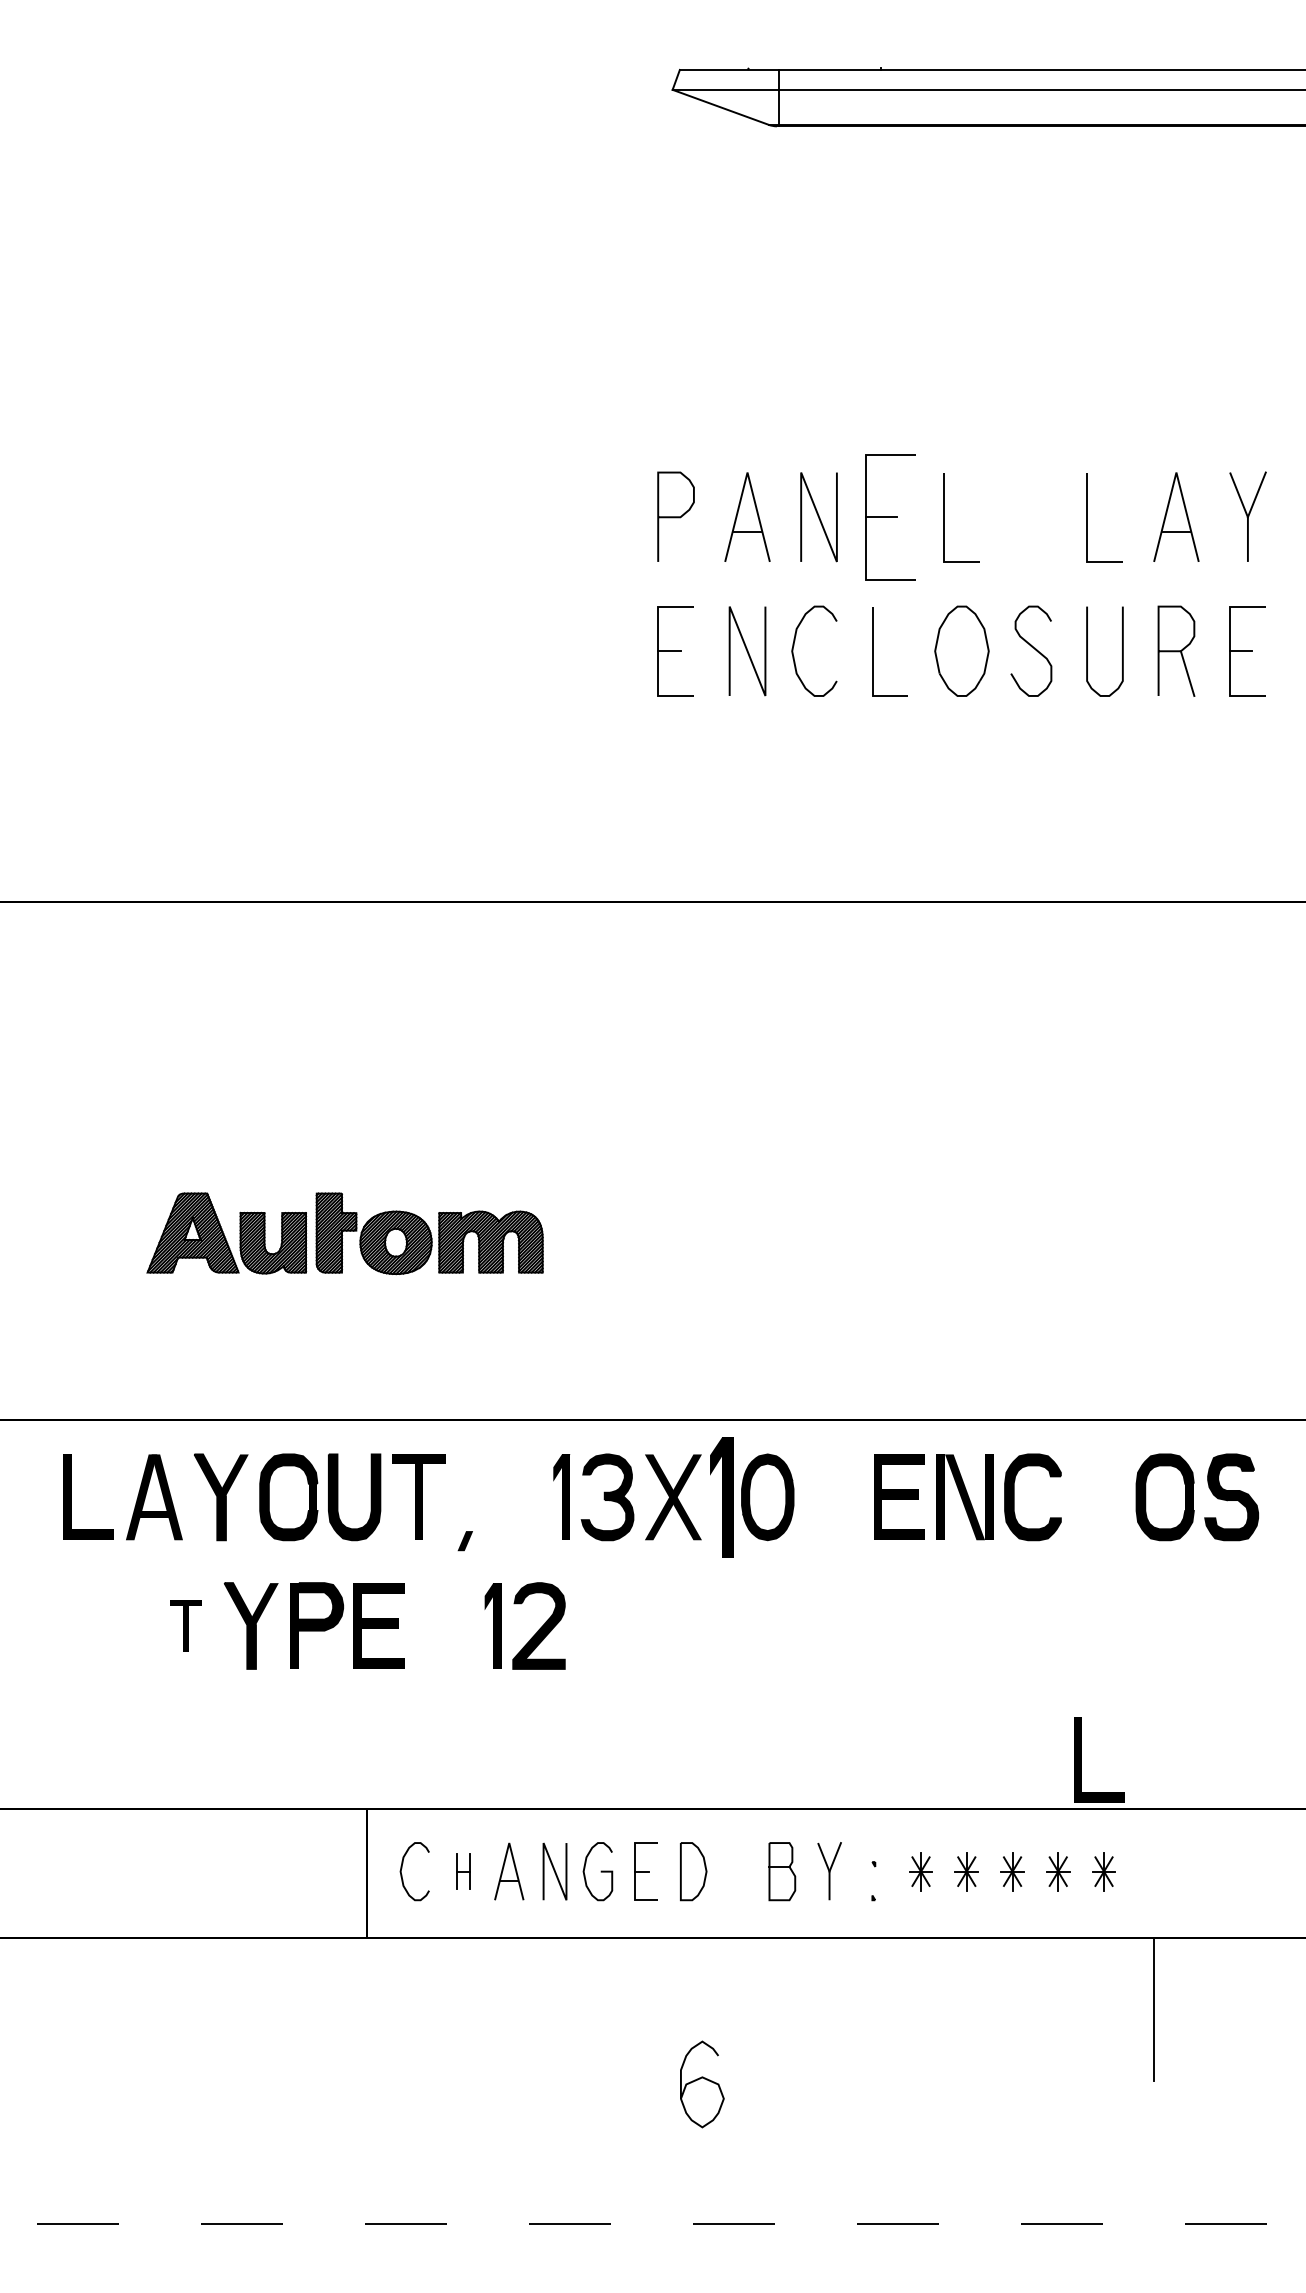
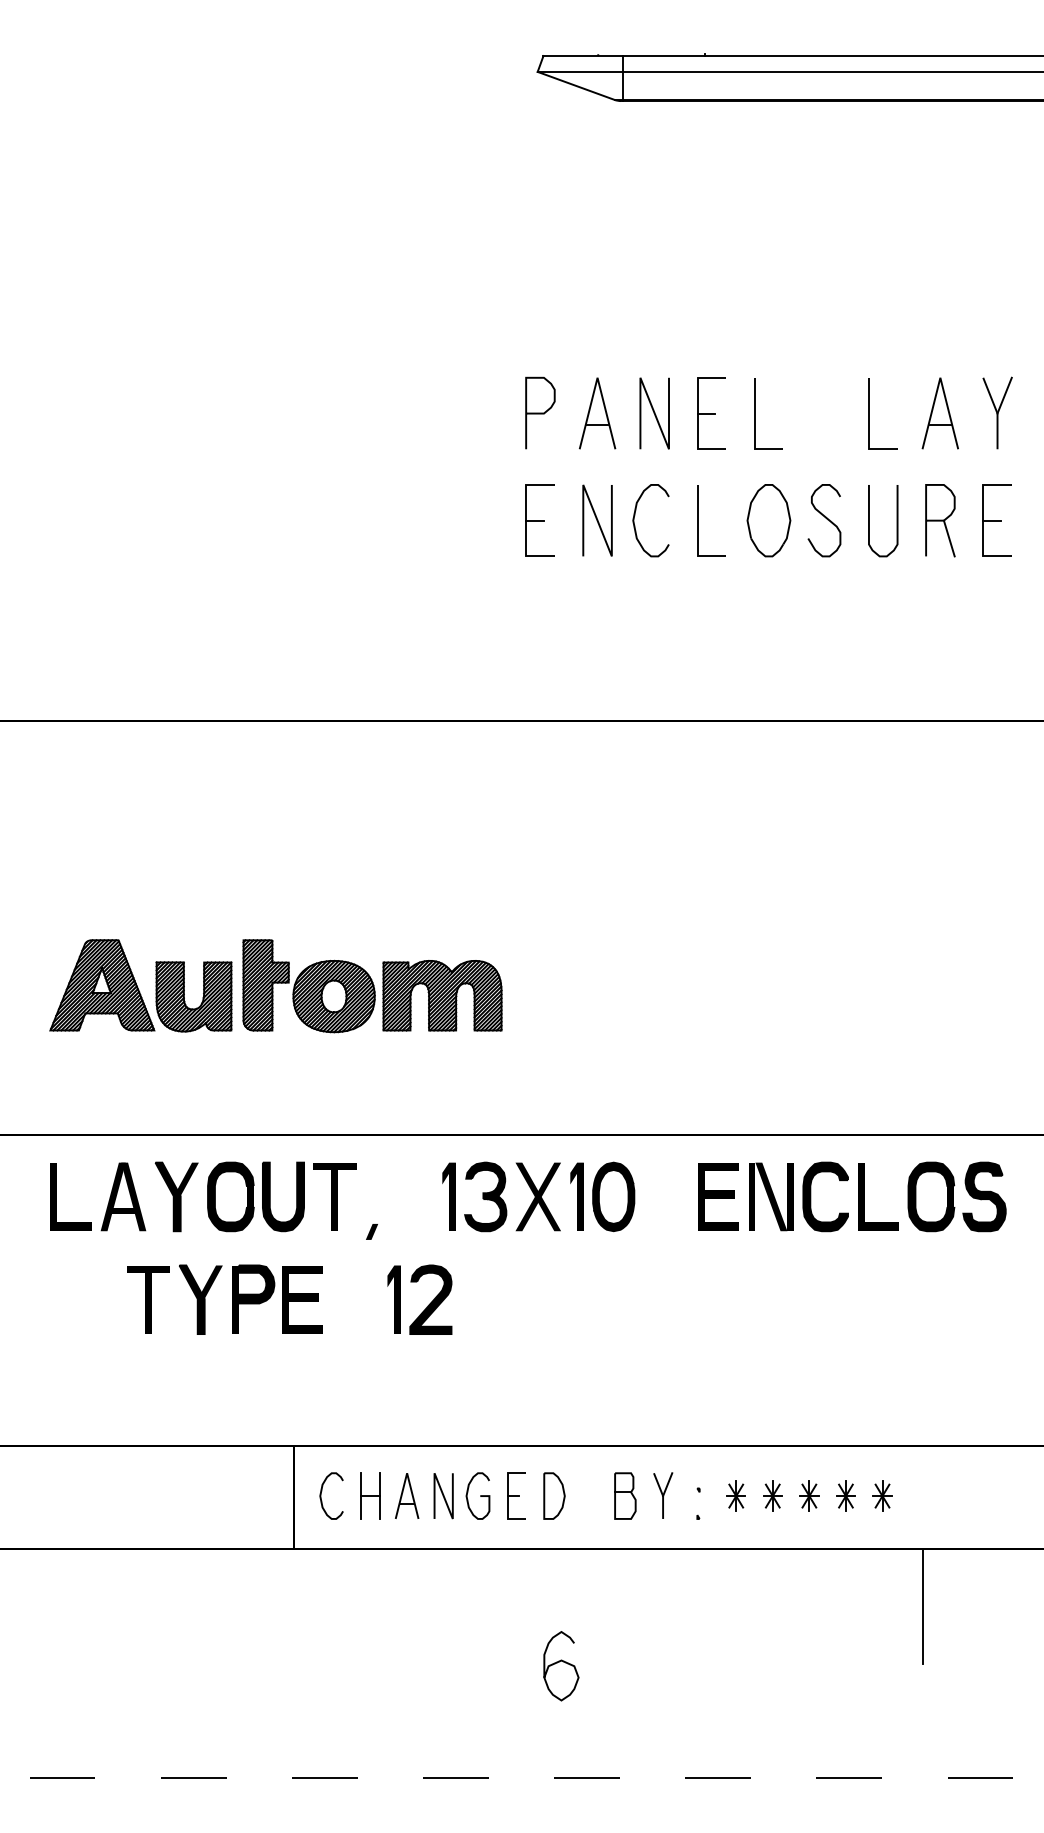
part: (889, 517) -> (711, 413), size x0.71
part: (344, 1233) -> (275, 986), size x1.43
part: (721, 1496) -> (576, 1196), size x0.71
part: (185, 1625) -> (148, 1299), size x1.67
part: (1081, 1759) -> (864, 1196), moved
part: (463, 1871) -> (370, 1495), size x1.67

